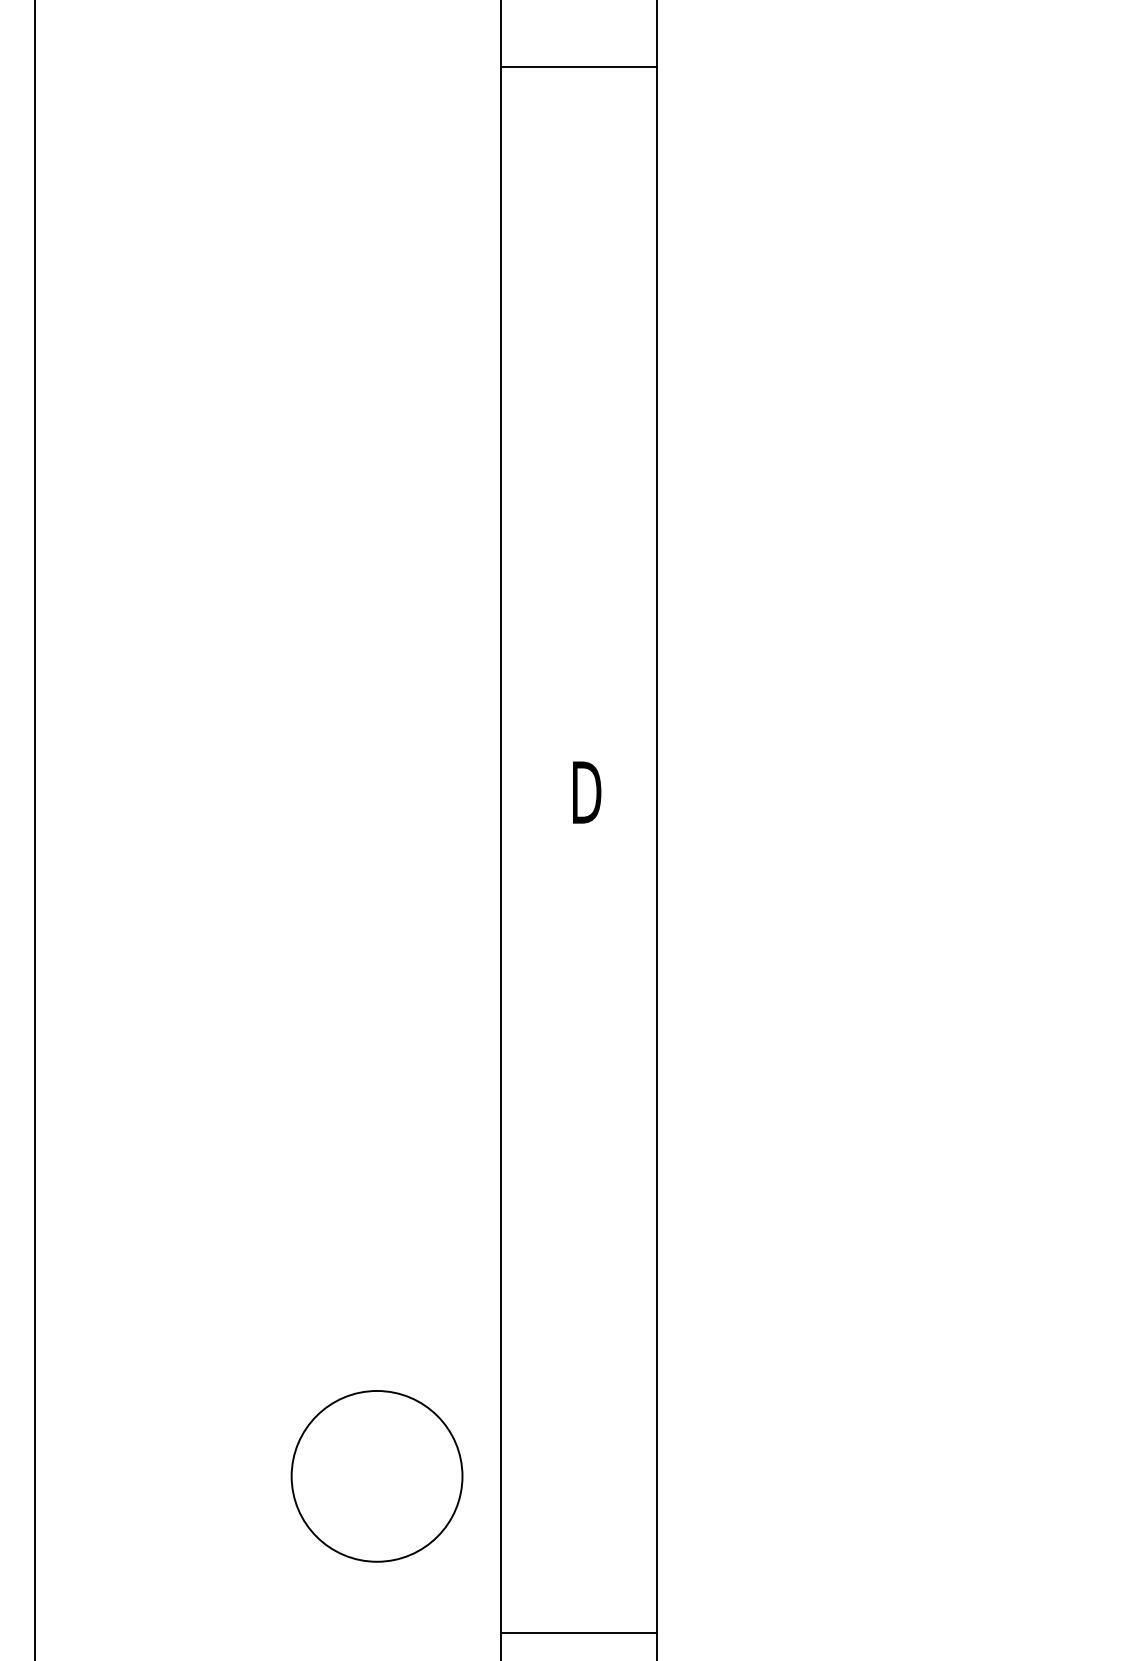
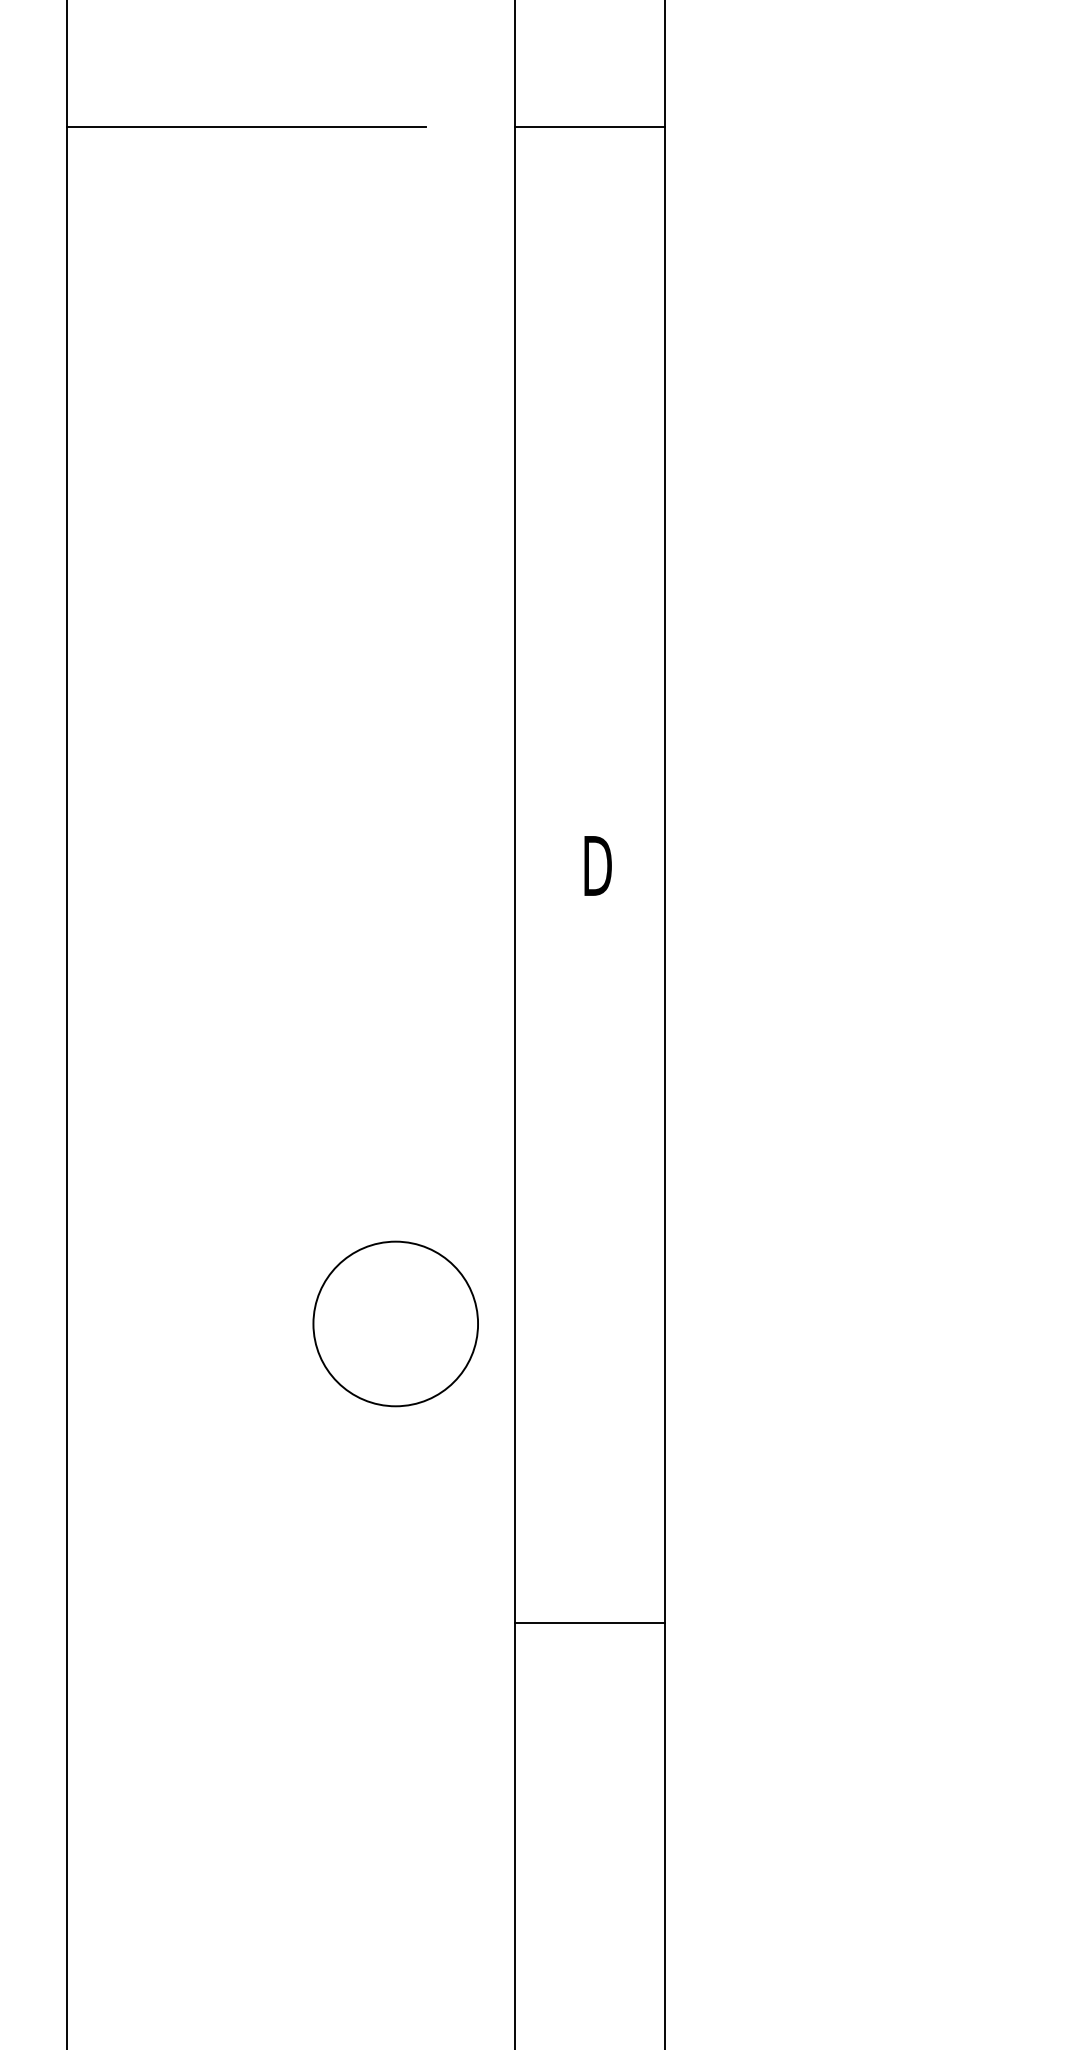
line: (221, 25) -> (245, 126), added
line: (579, 66) -> (590, 126), moved
circle: (376, 1475) -> (395, 1323), moved
line: (579, 1633) -> (590, 1623), moved

